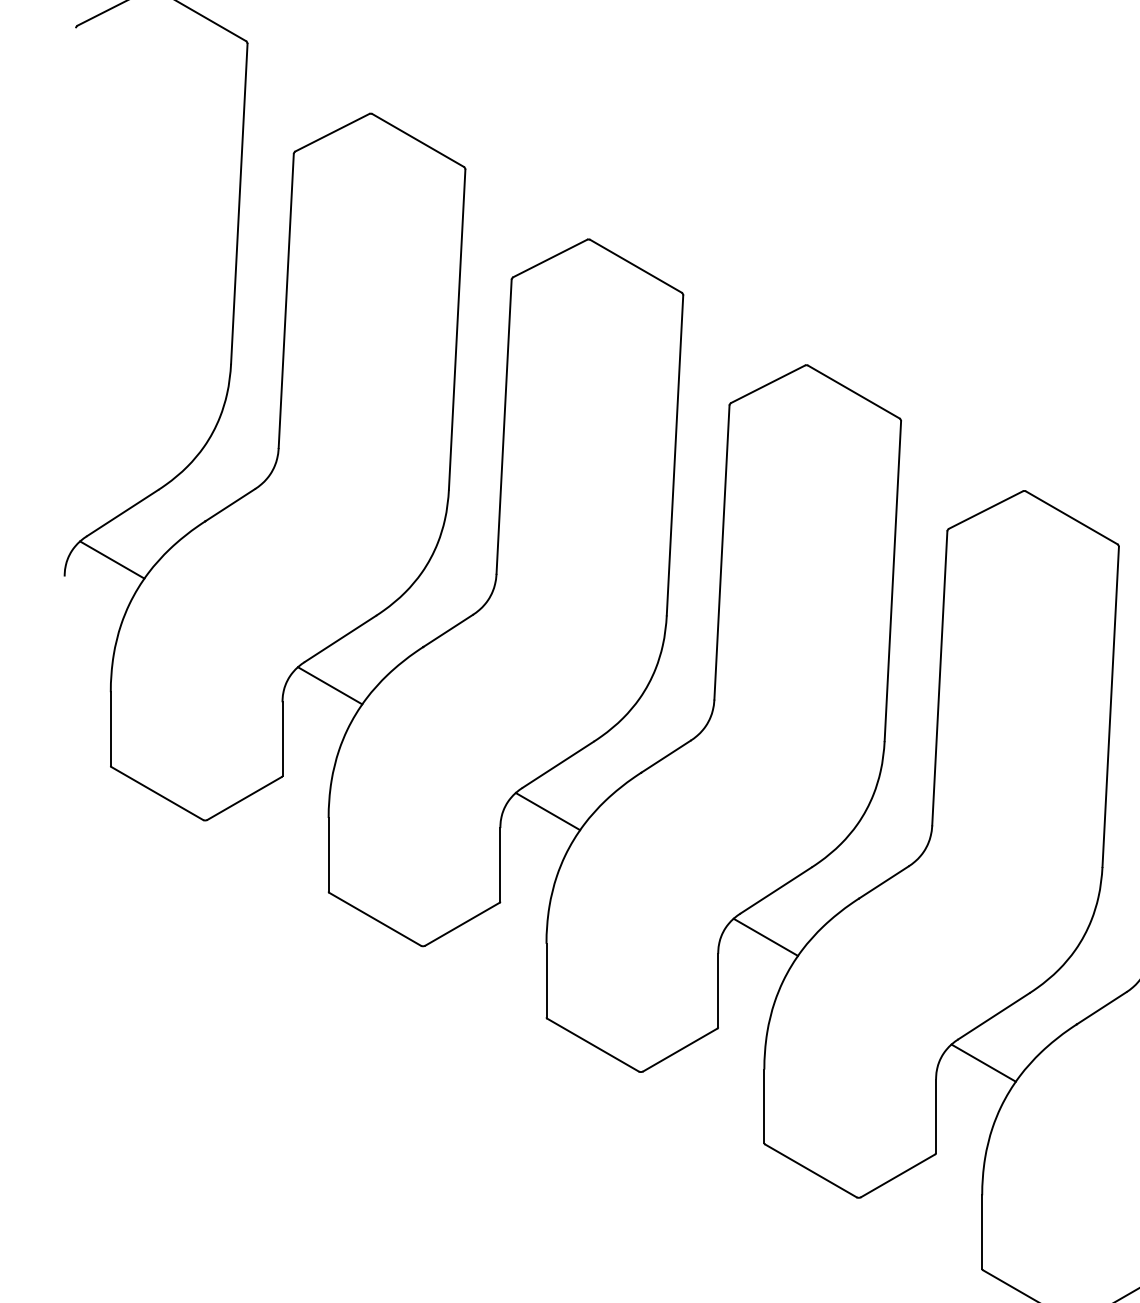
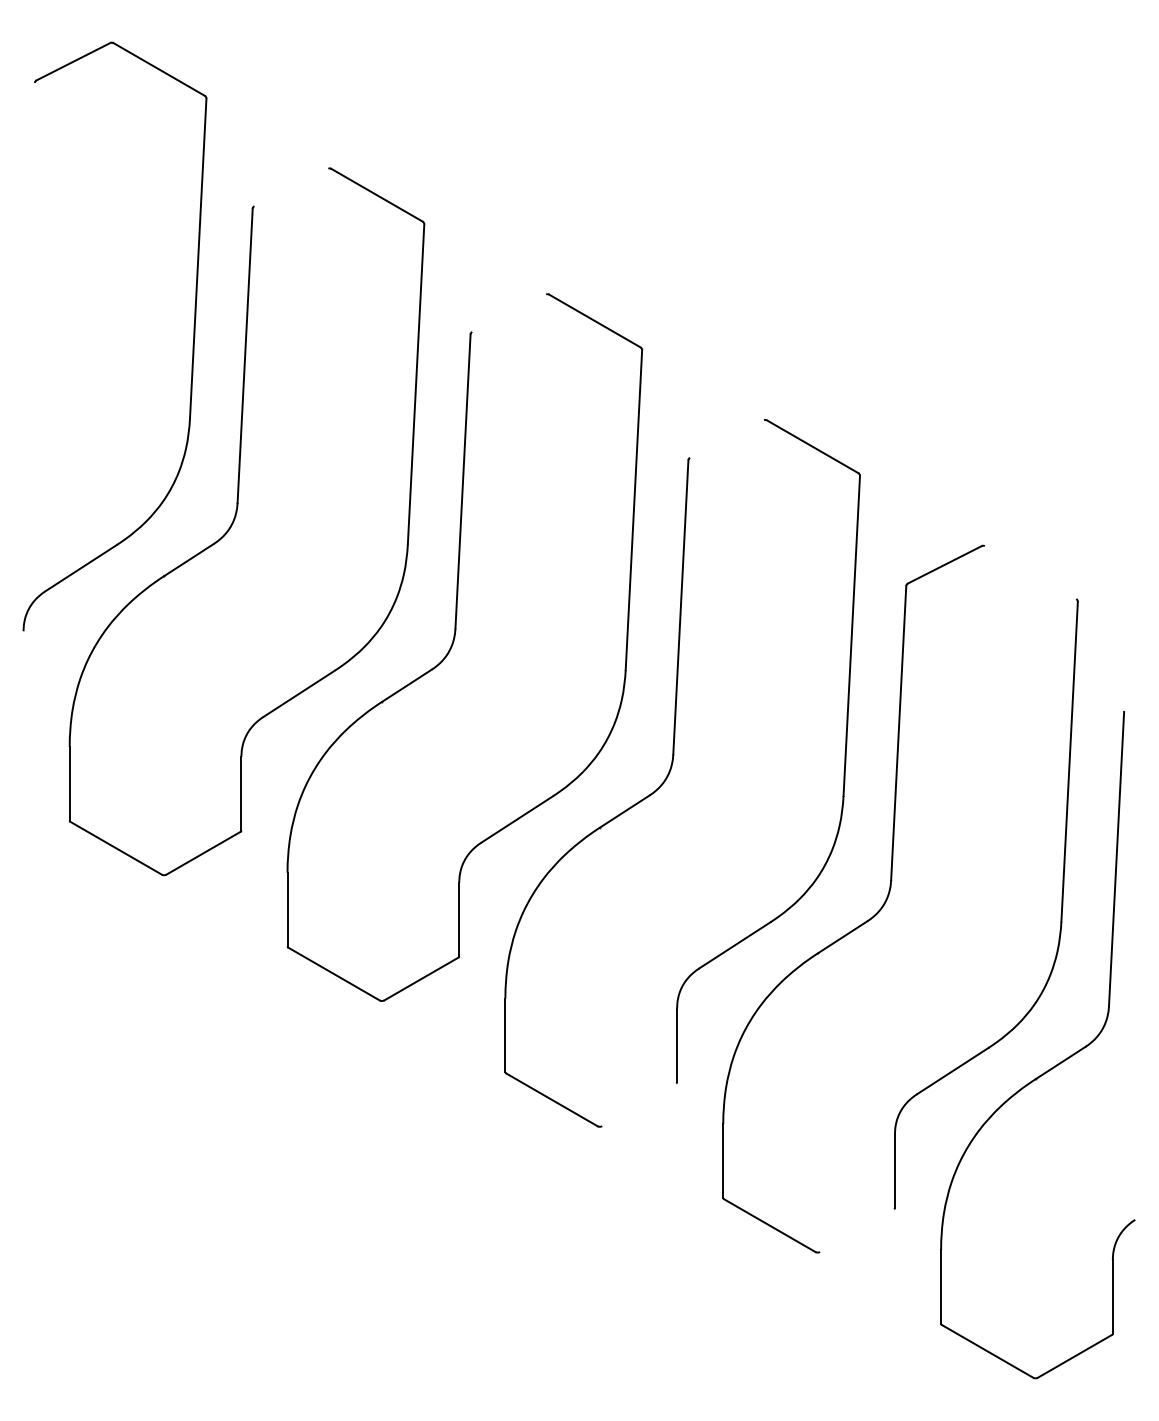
line: (332, 132) -> (291, 187), removed
line: (550, 257) -> (509, 312), removed
line: (768, 383) -> (727, 438), removed
line: (1071, 517) -> (1030, 572), removed
line: (112, 559) -> (71, 614), removed
line: (329, 685) -> (288, 740), removed
line: (547, 810) -> (506, 865), removed
line: (765, 936) -> (724, 991), removed
line: (680, 1049) -> (639, 1104), removed
line: (983, 1062) -> (942, 1117), removed
line: (897, 1175) -> (856, 1230), removed

